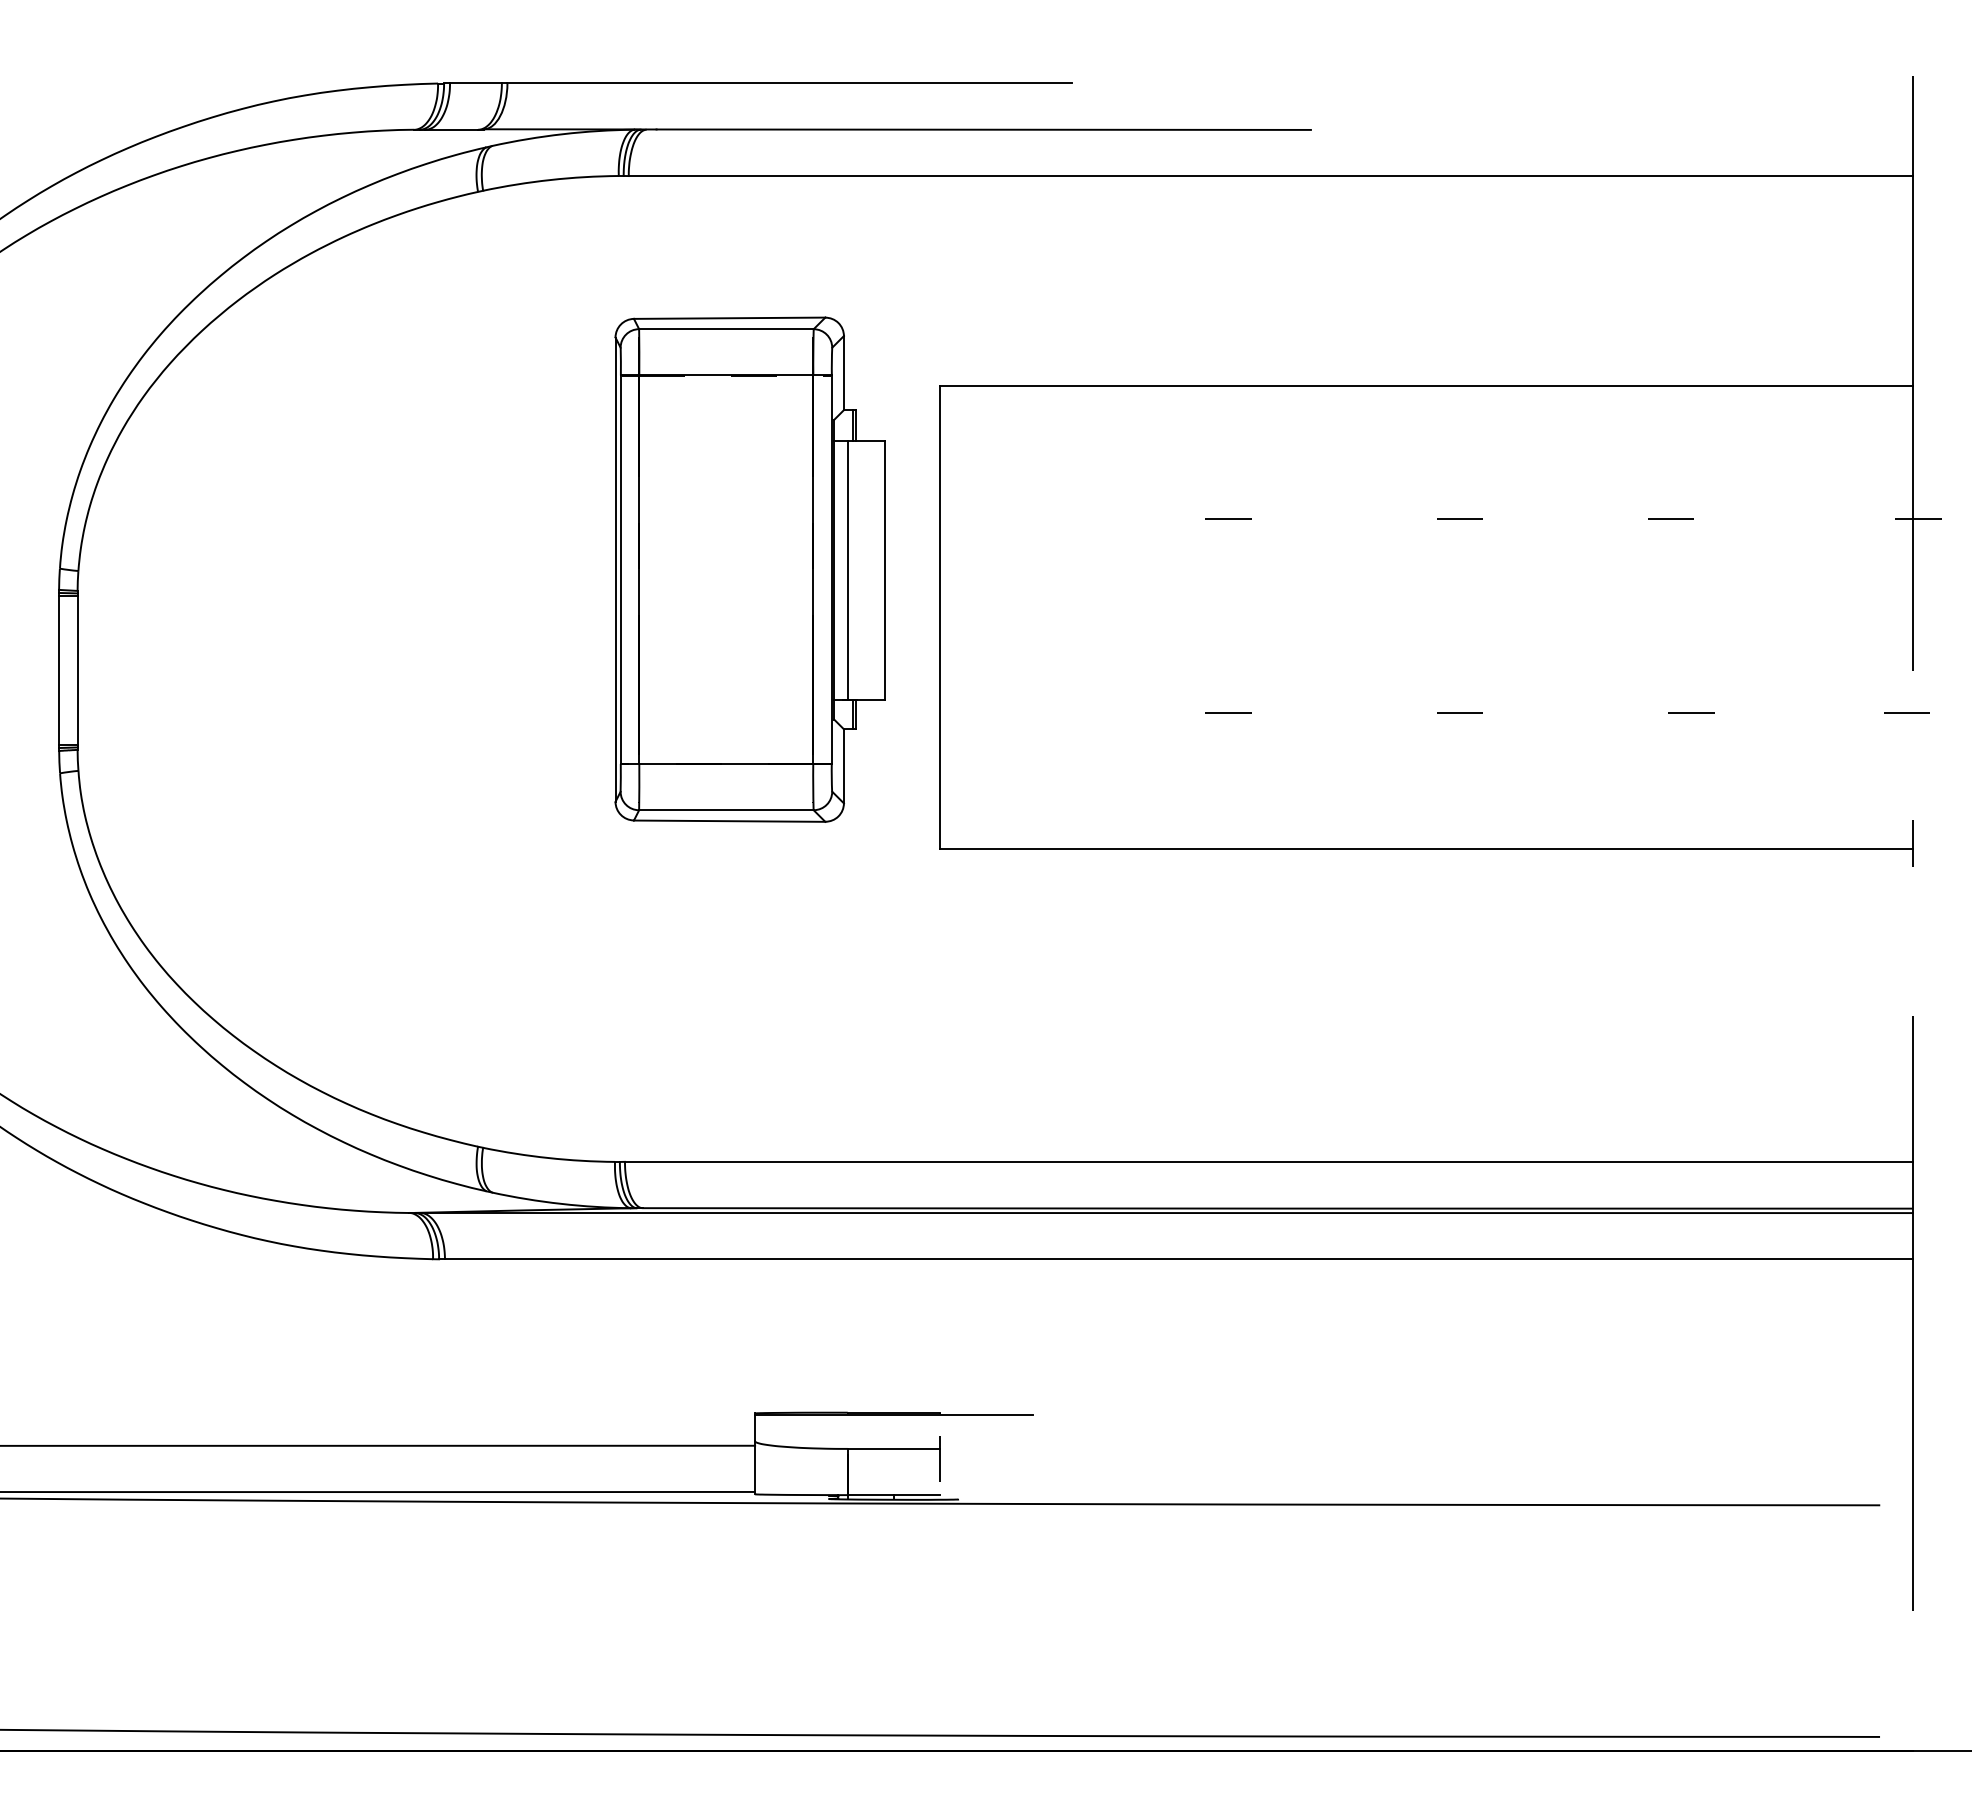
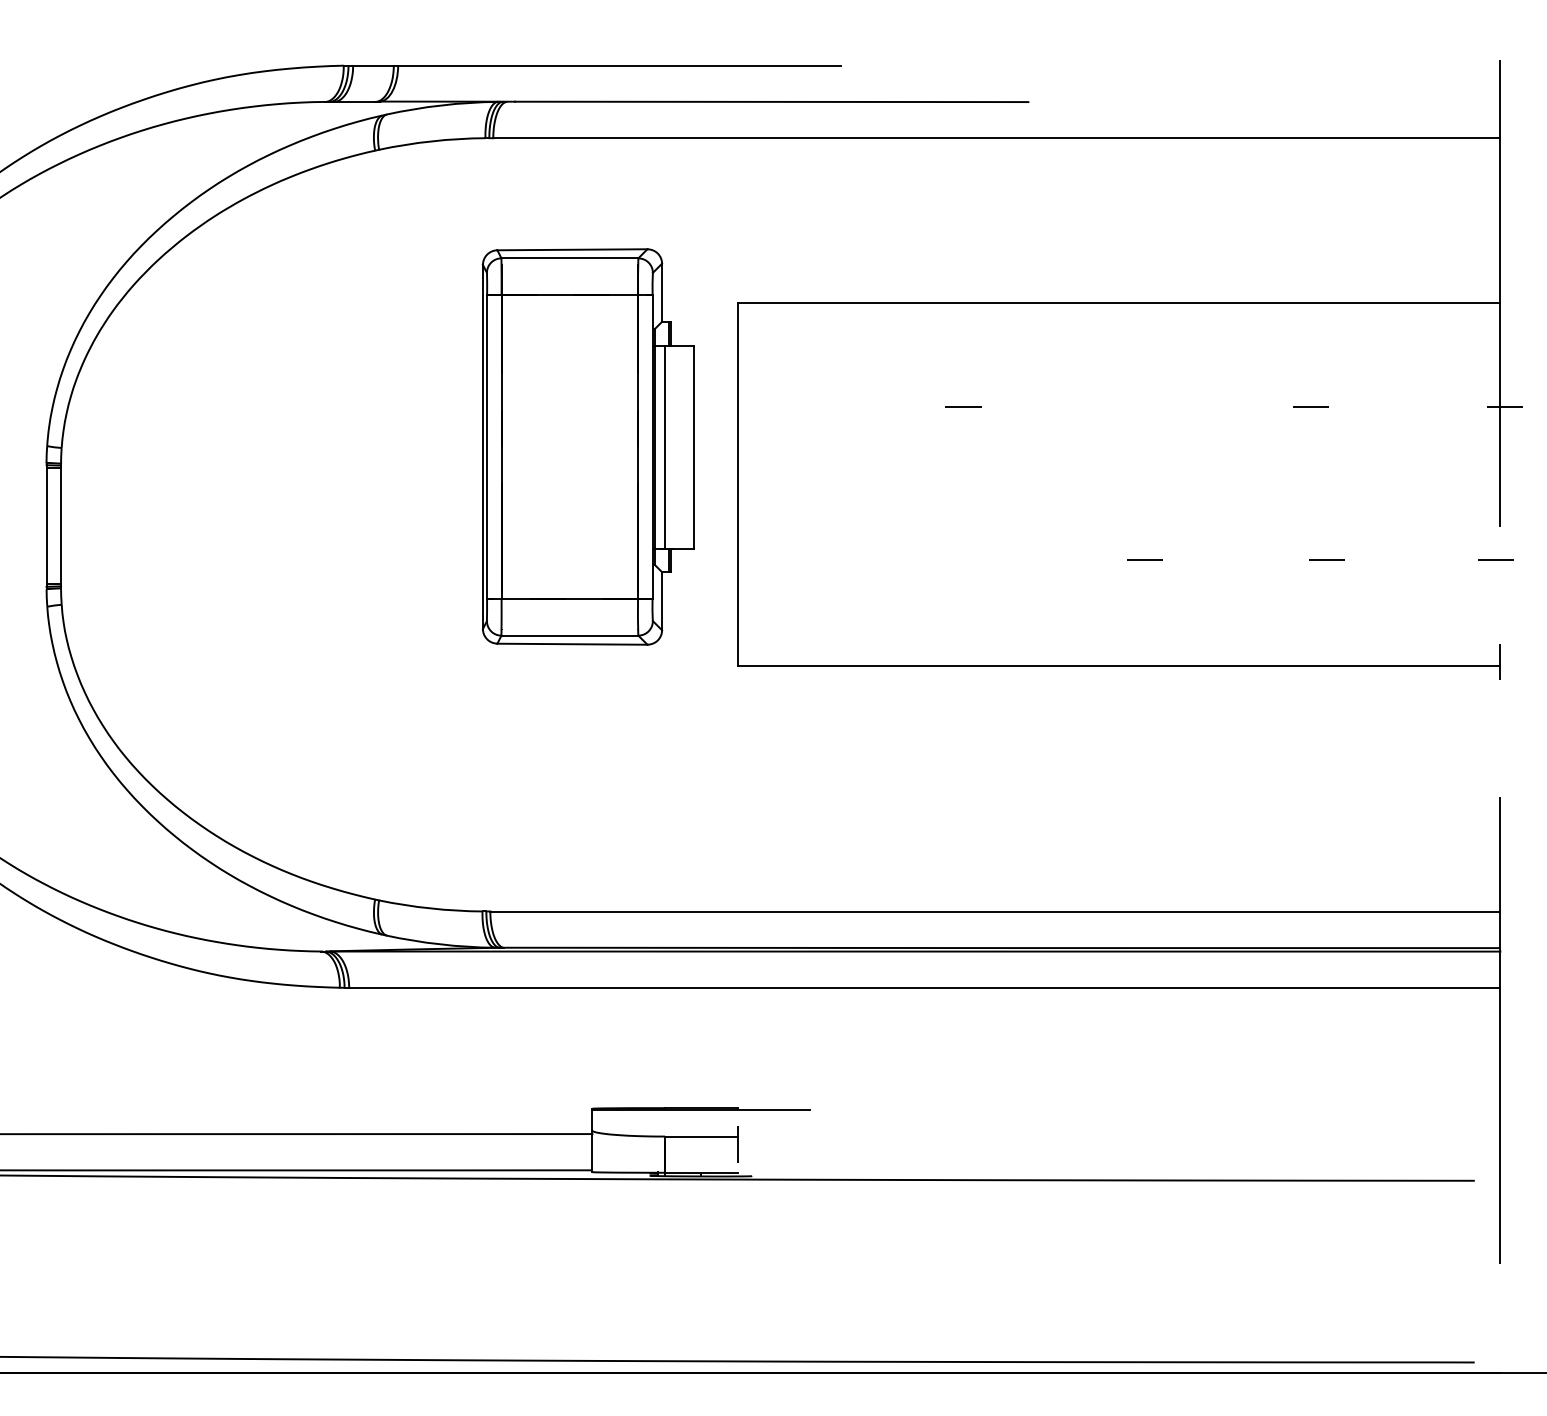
line: (1459, 518) -> (1144, 406), removed
line: (1228, 712) -> (963, 558), removed

